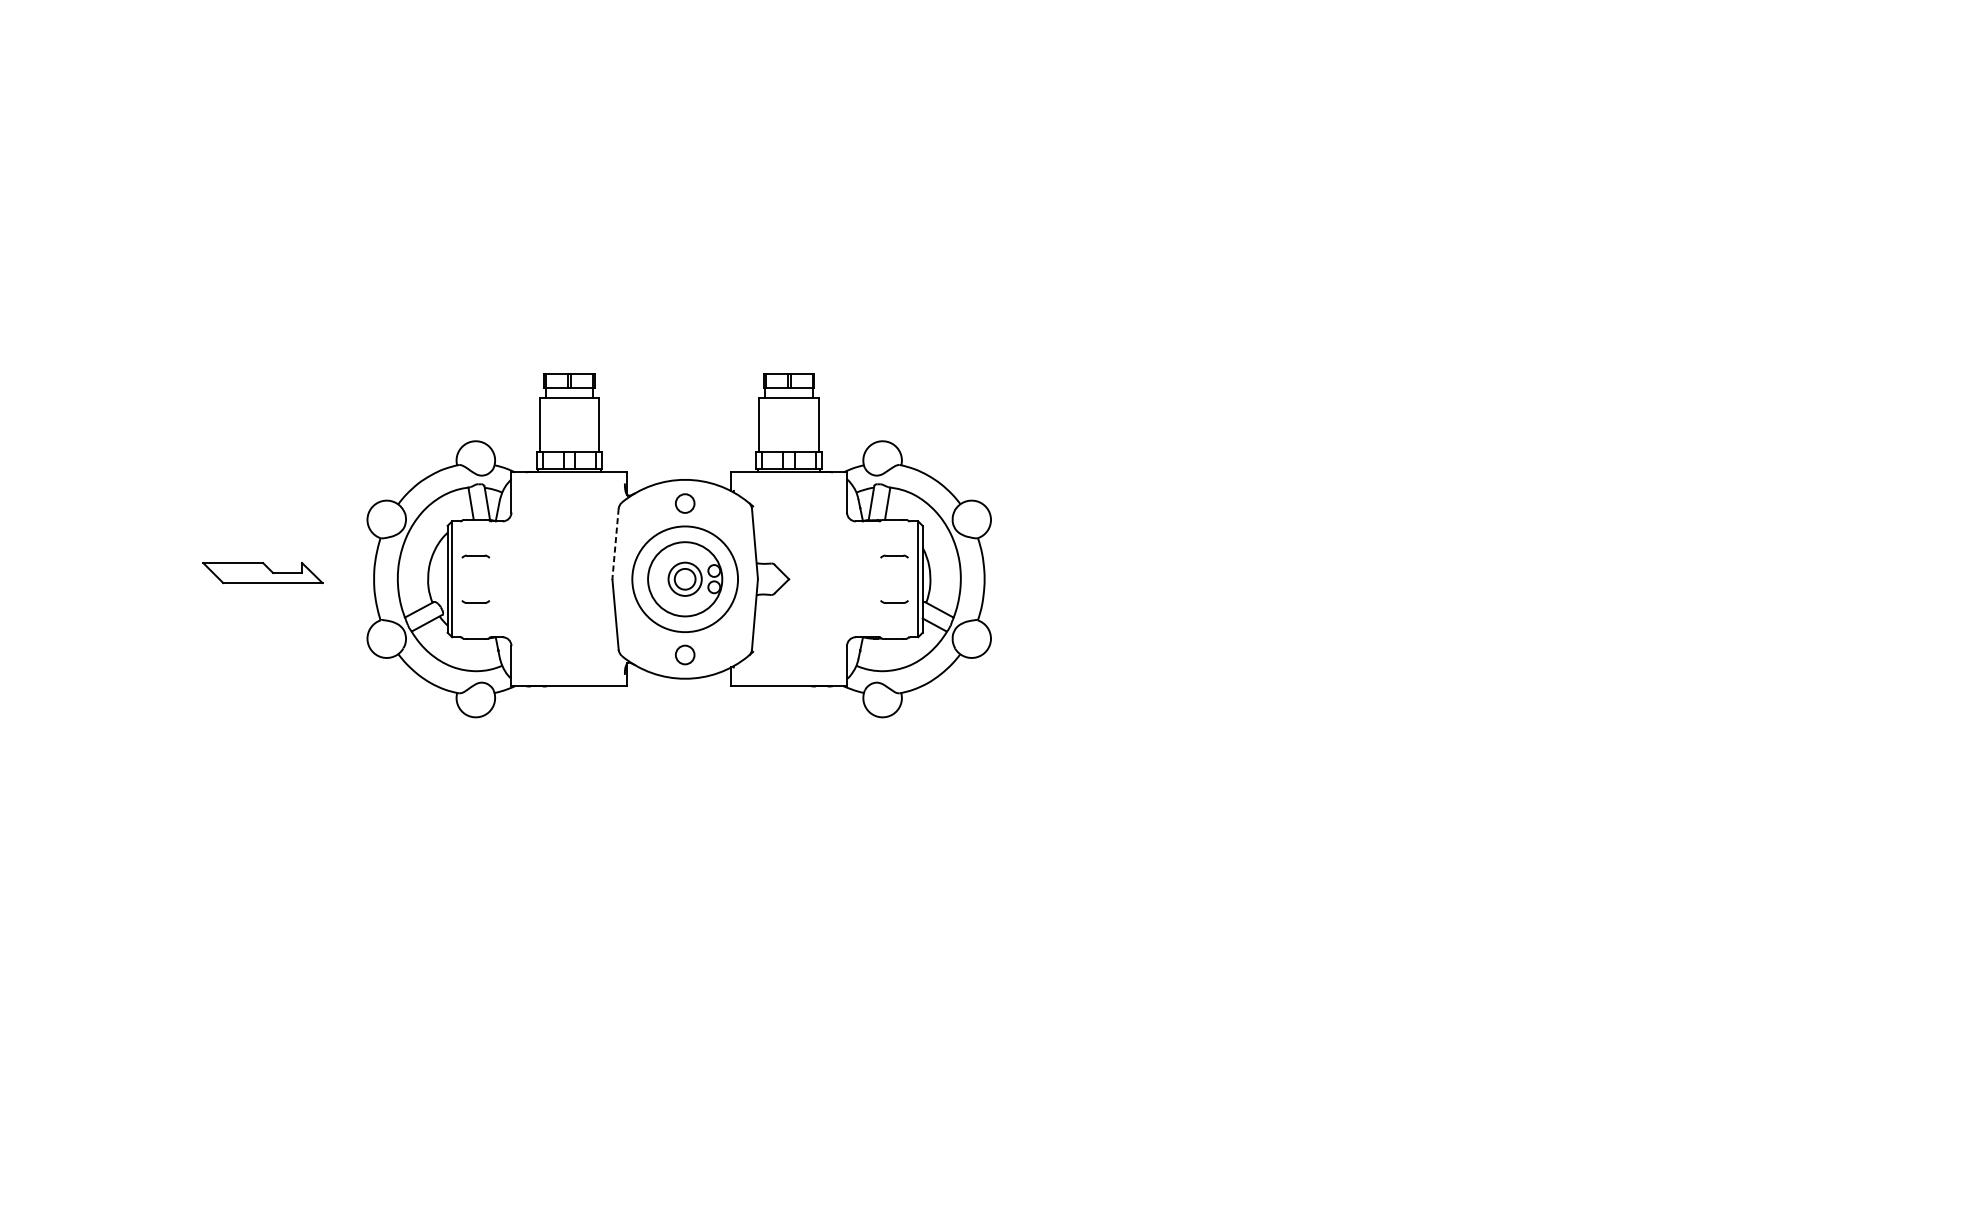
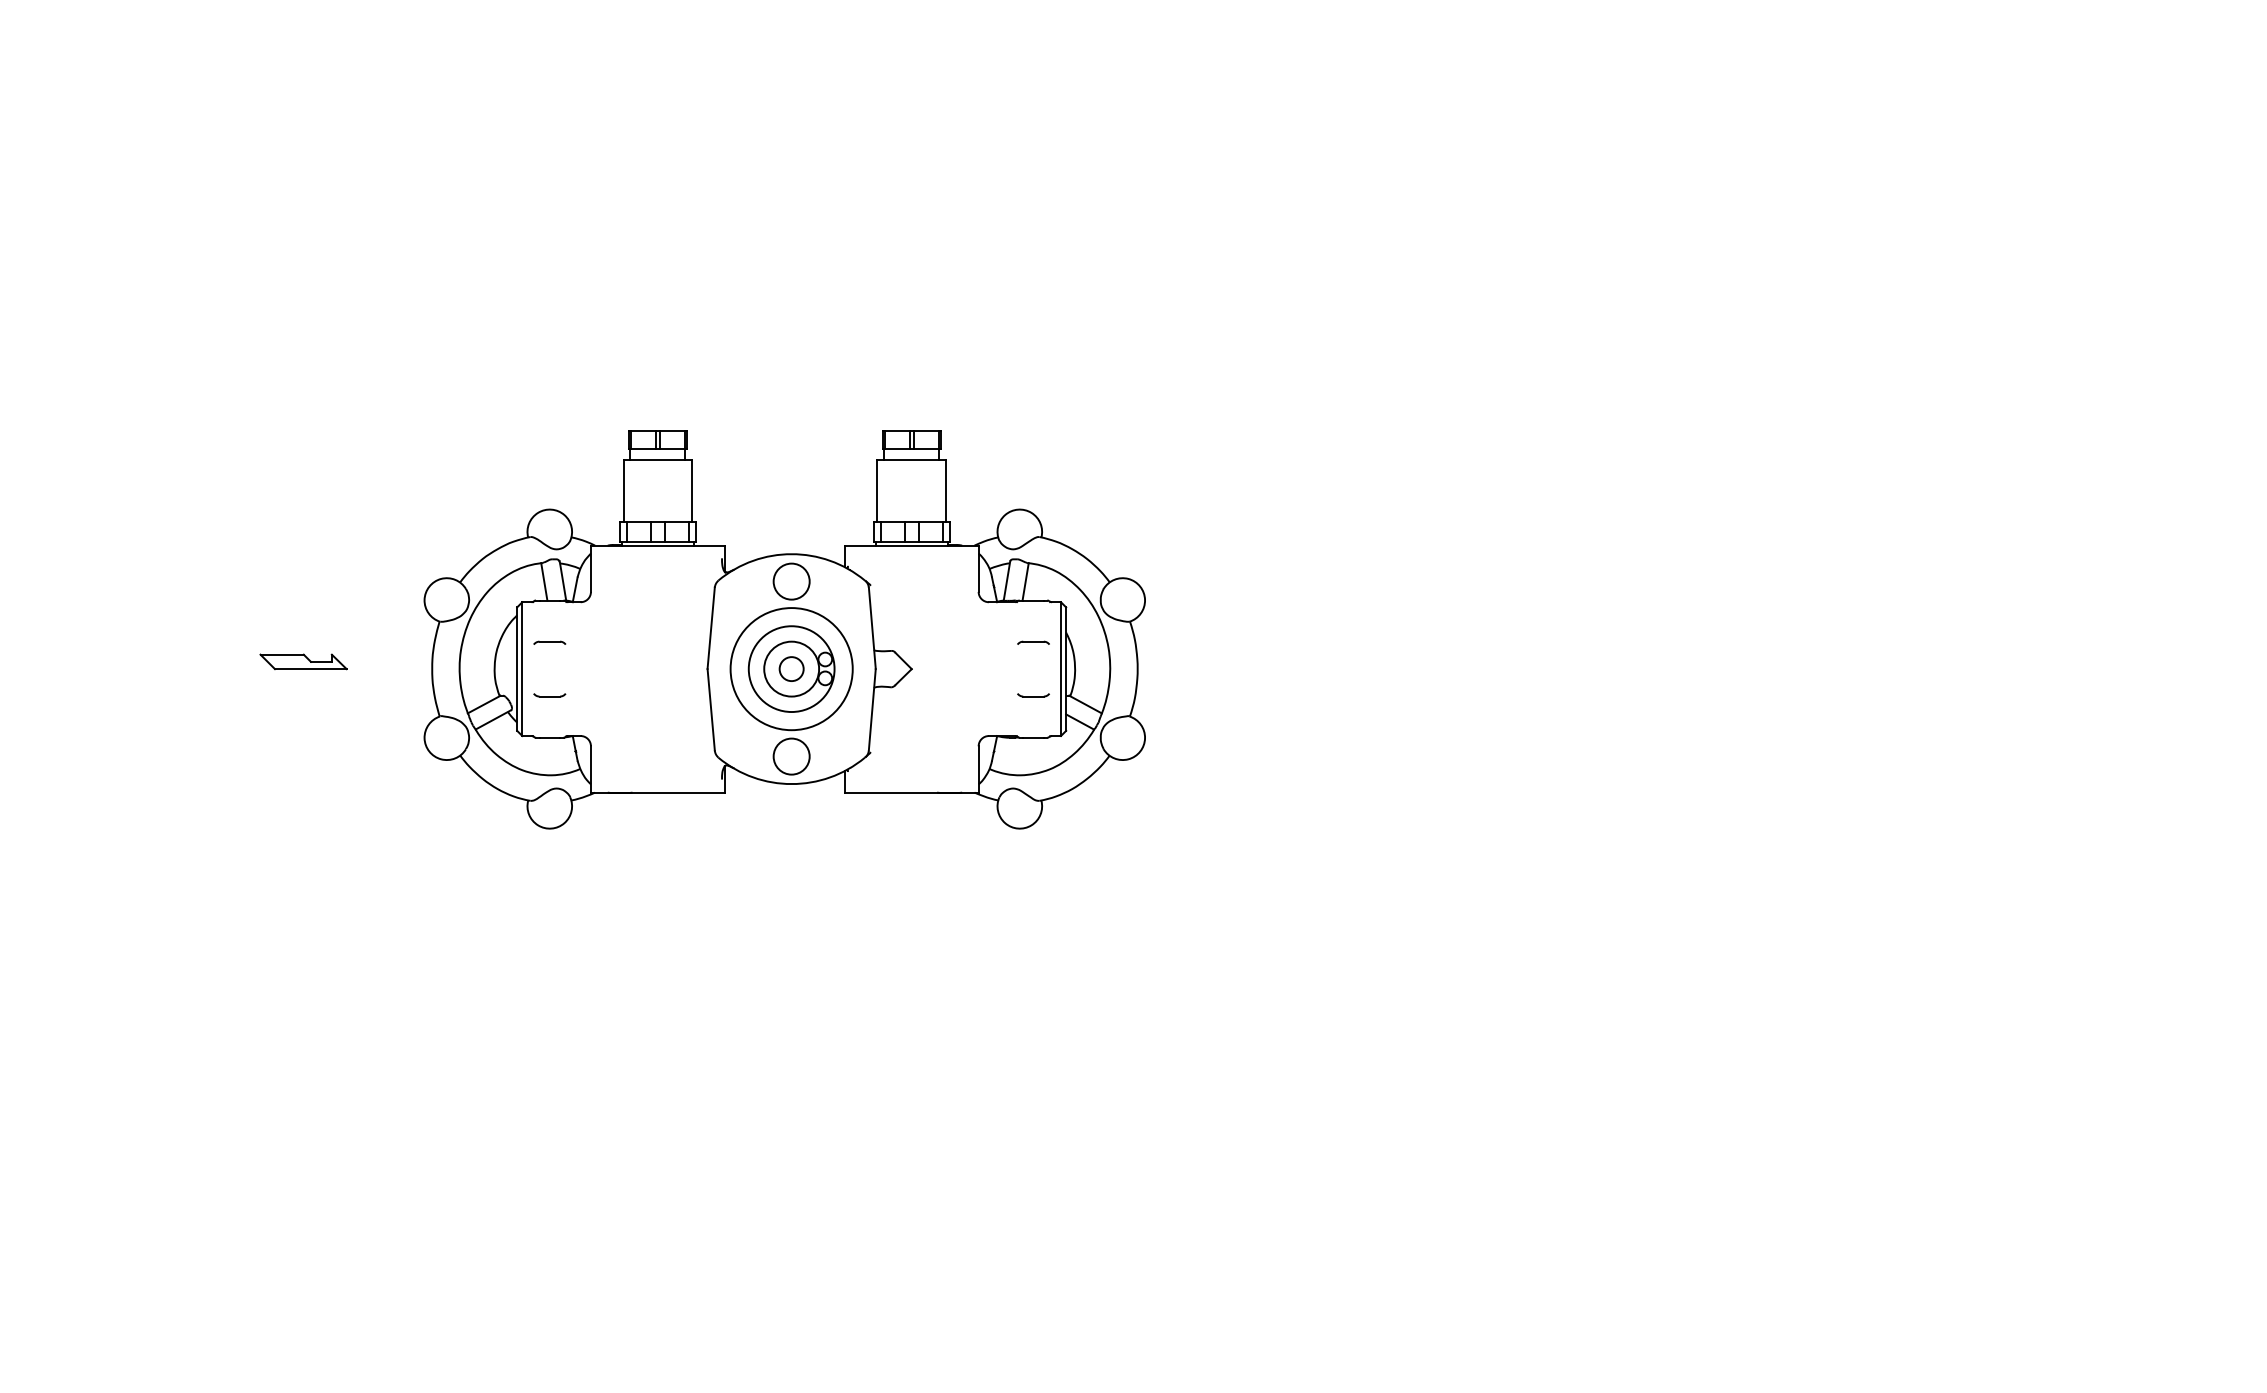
circle: (685, 503) -> (791, 581), size x1.67
line: (615, 543) -> (711, 627), dashed -> solid
part: (262, 572) -> (303, 661), size x0.62
circle: (685, 578) -> (791, 668), size x1.43
circle: (685, 654) -> (791, 756), size x1.67

